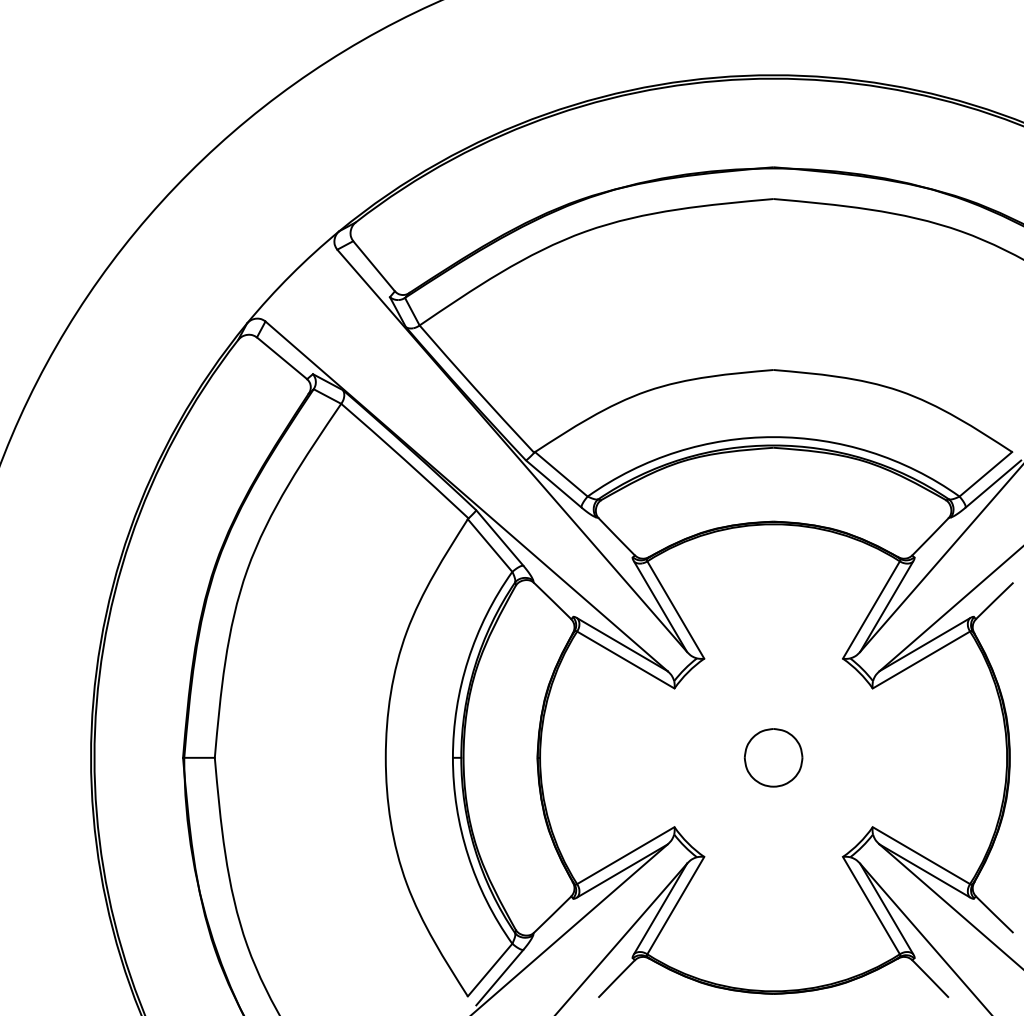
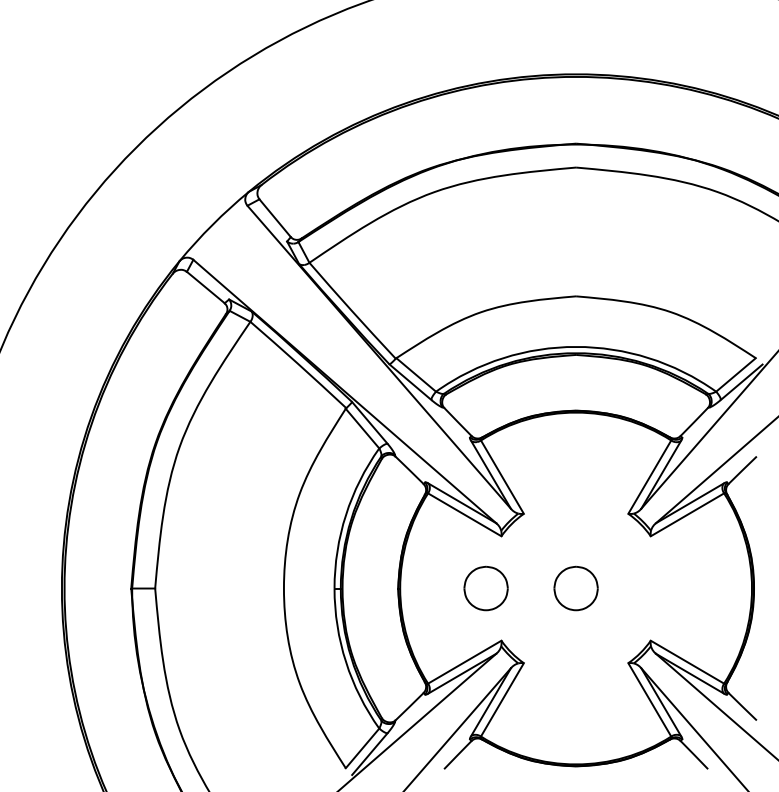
part: (653, 757) -> (485, 588), added

